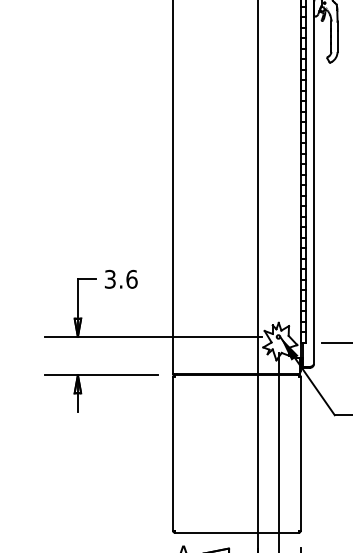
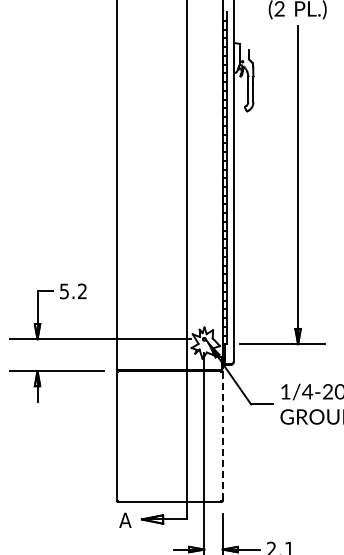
text: (121, 279) -> (73, 291), 3.6 -> 5.2
line: (300, 455) -> (222, 437), solid -> dashed

